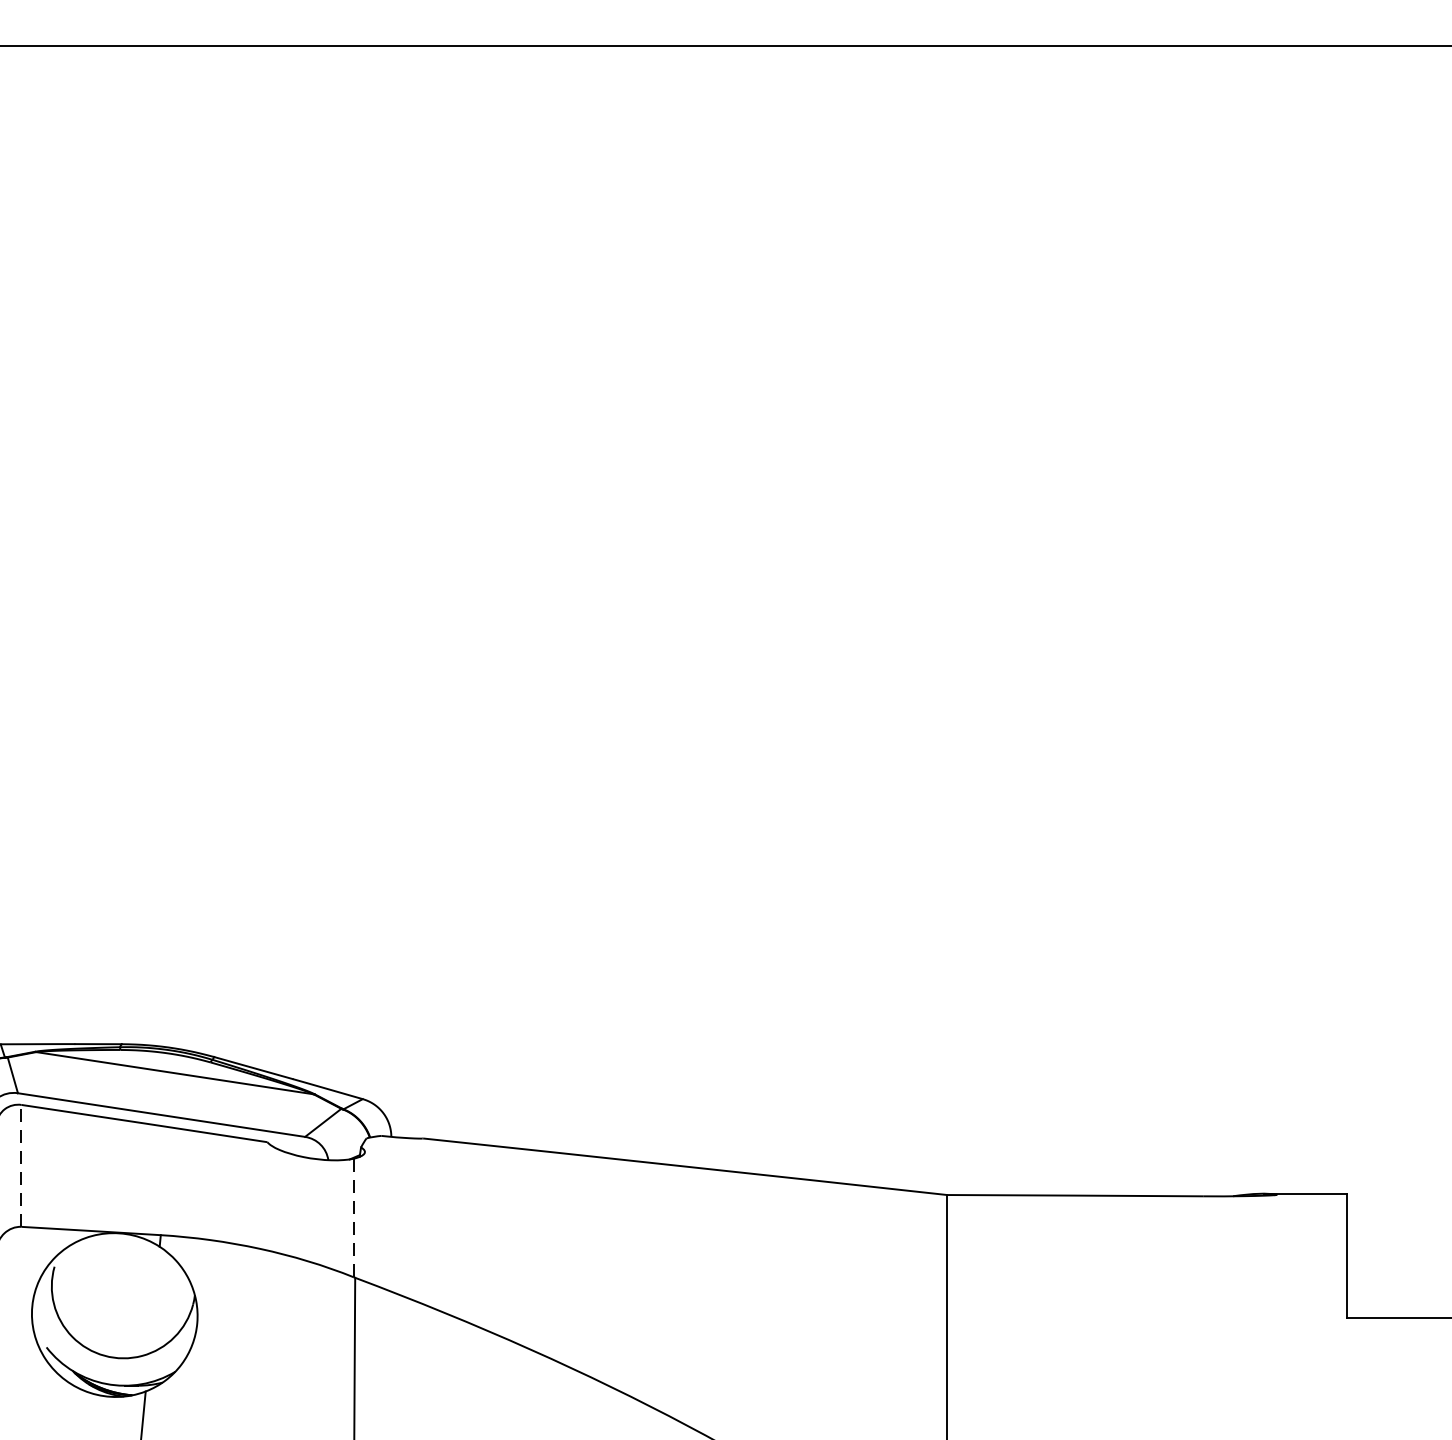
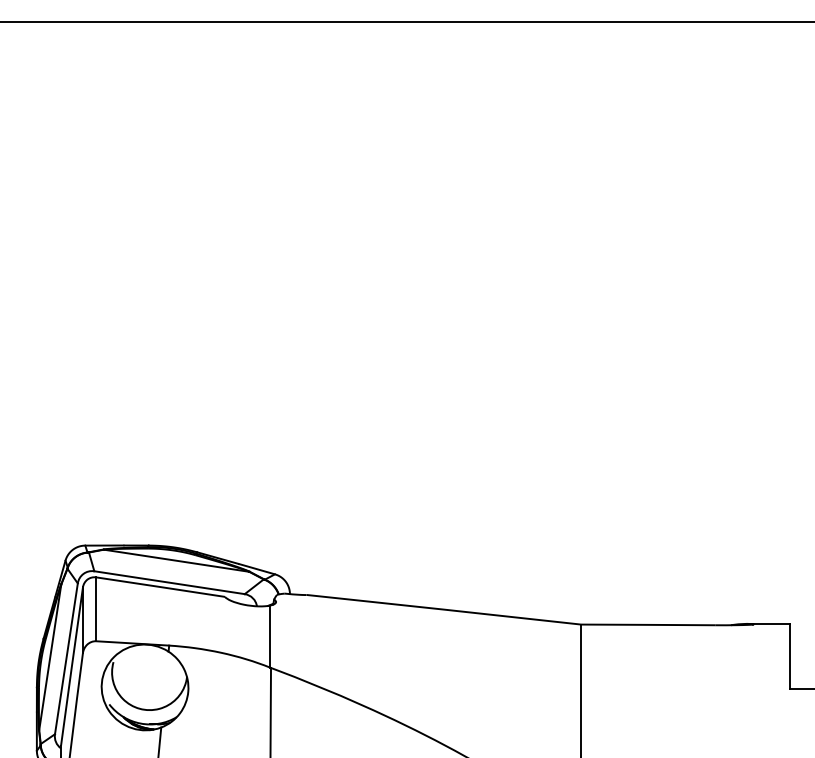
line: (22, 1166) -> (96, 609), dashed -> solid
line: (354, 1217) -> (270, 636), dashed -> solid

